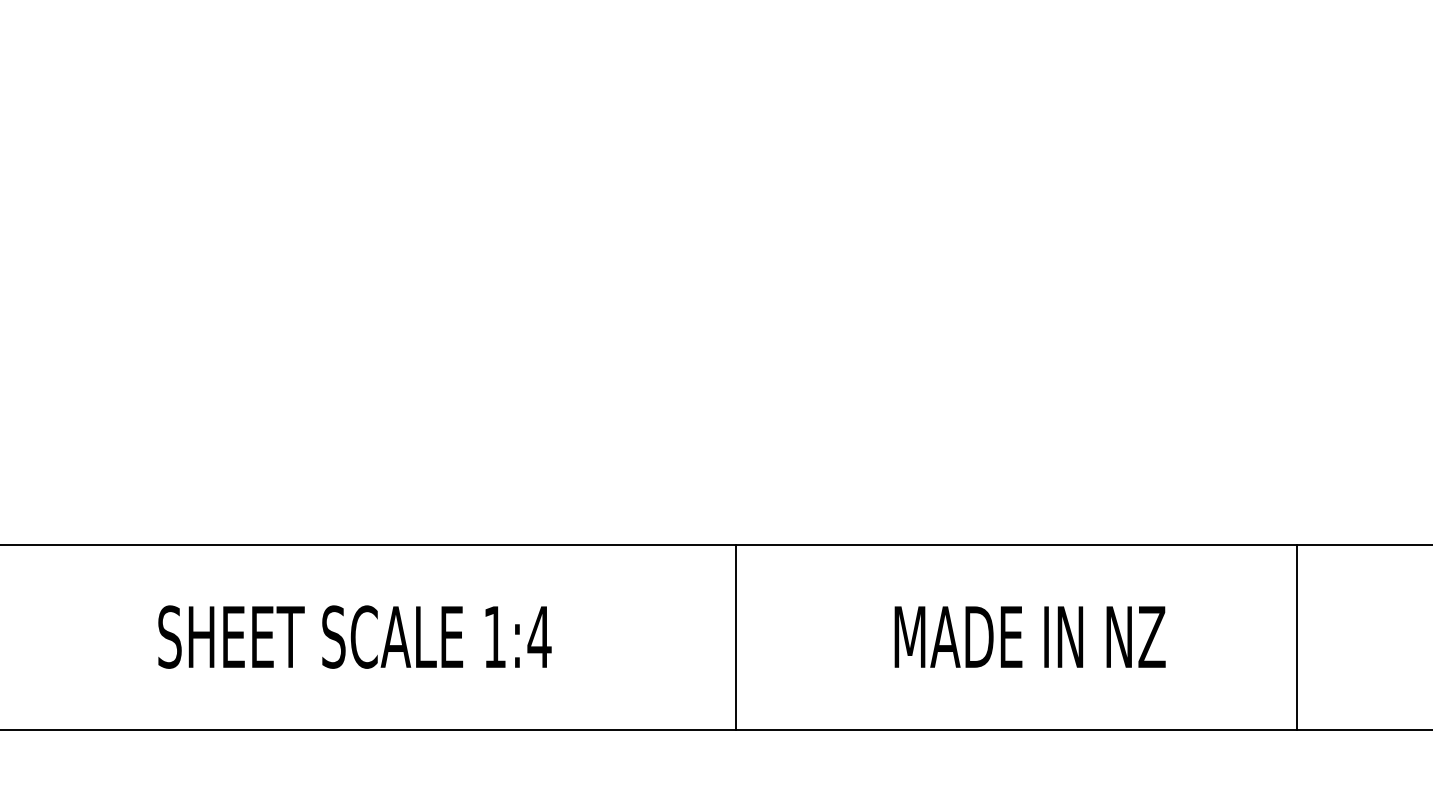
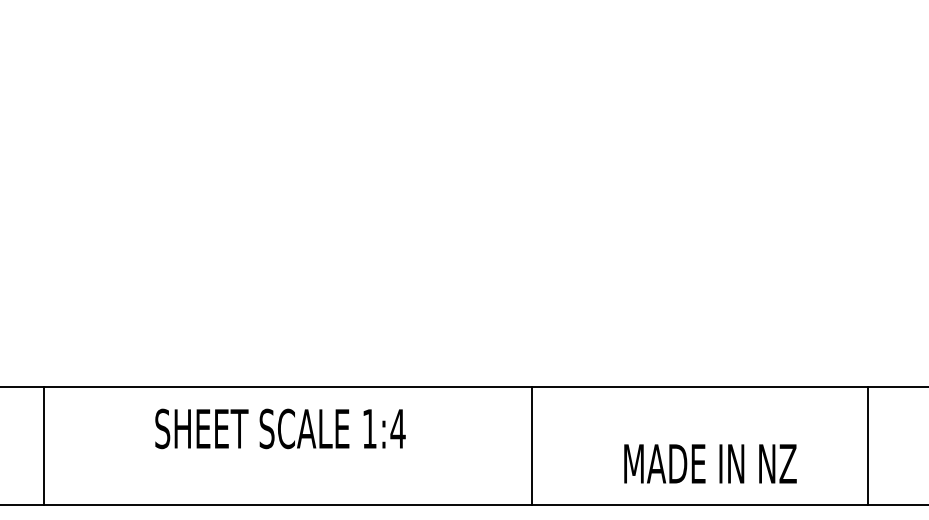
text: (354, 636) -> (280, 428), moved
text: (1030, 636) -> (710, 463), moved
line: (1297, 638) -> (867, 446), moved

